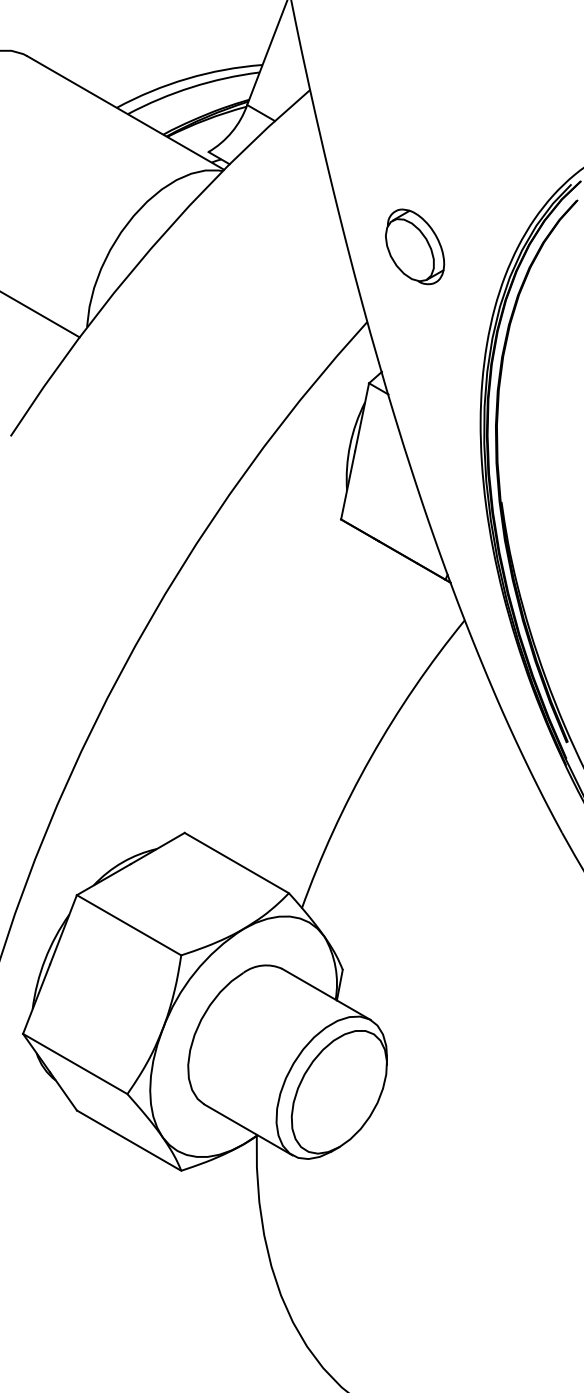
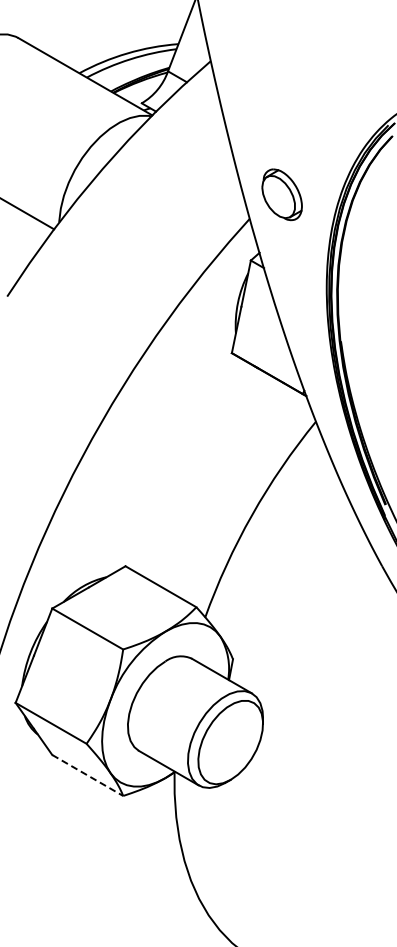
part: (414, 246) -> (281, 194), moved
line: (128, 1140) -> (87, 775), solid -> dashed

